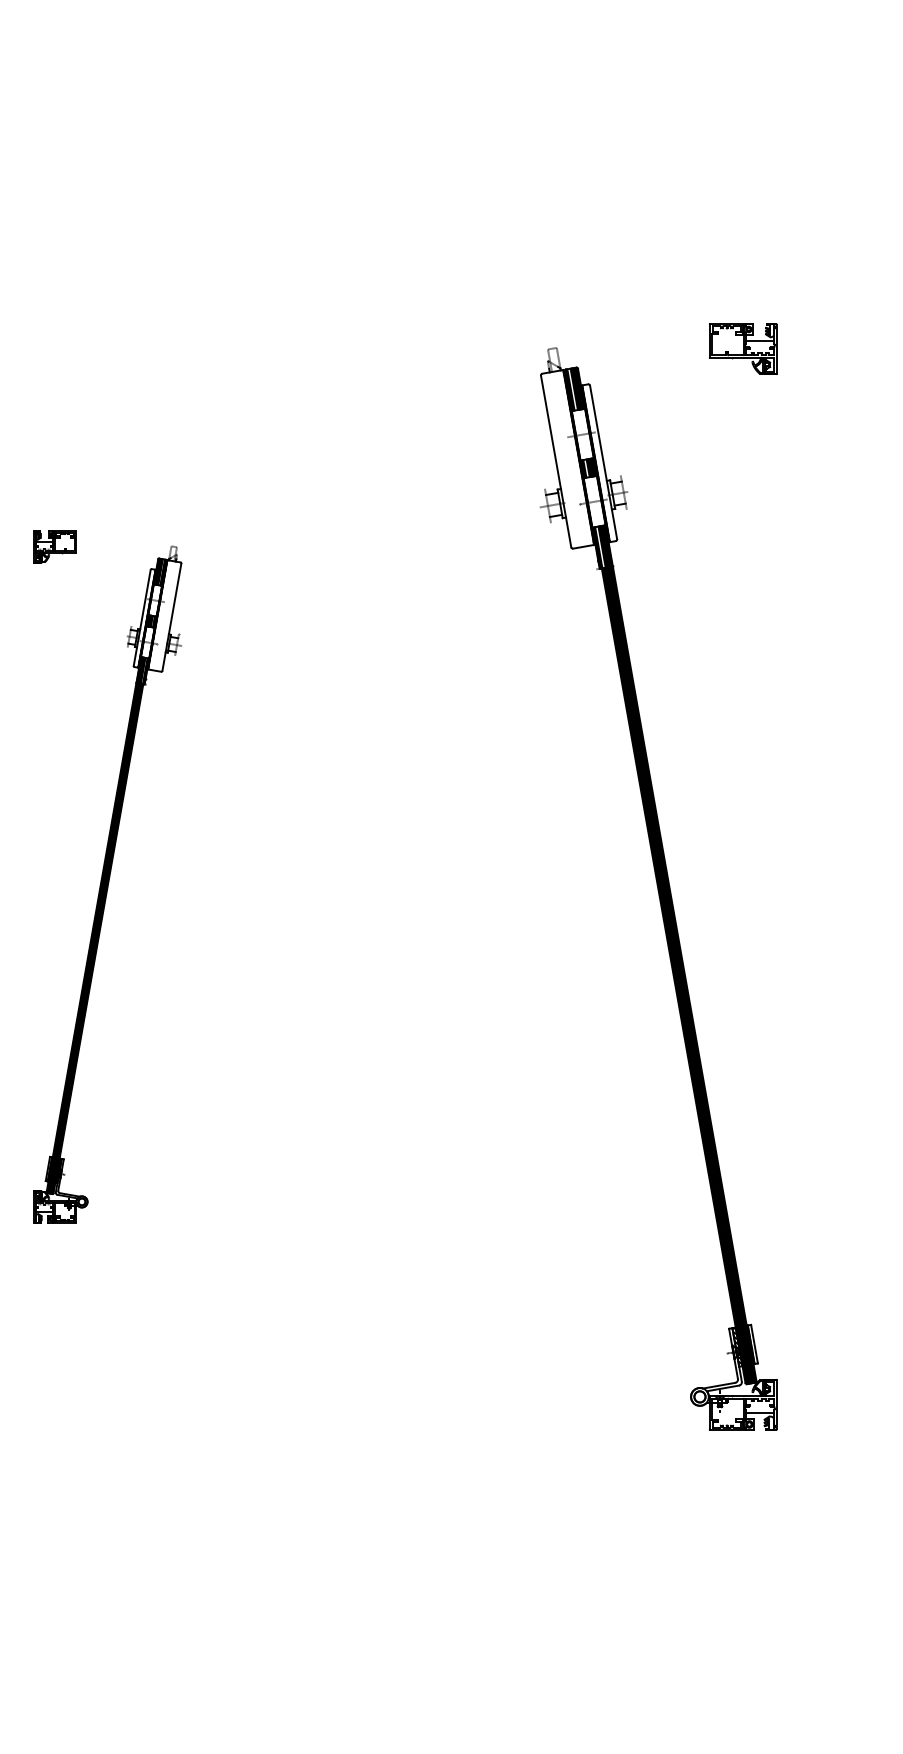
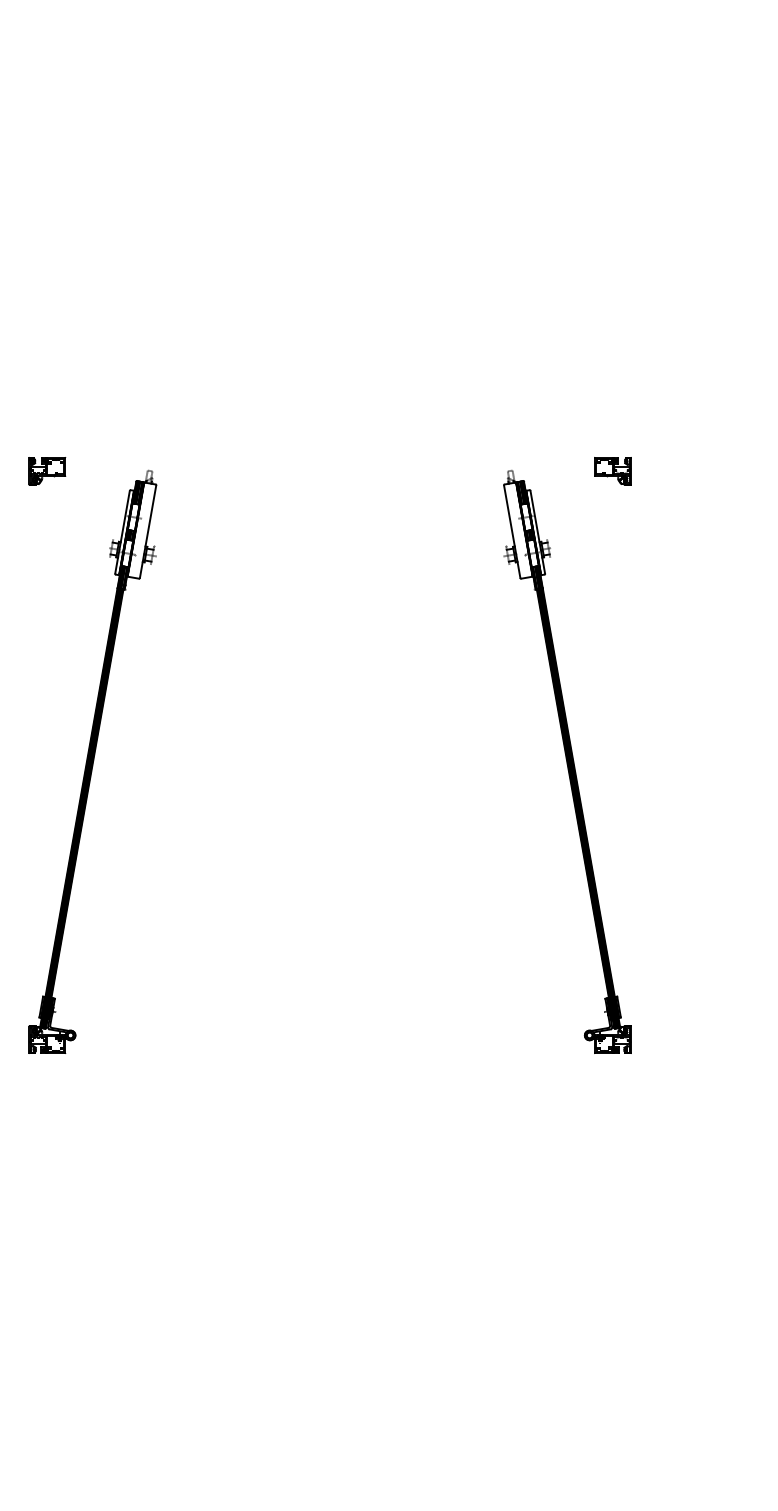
part: (658, 876) -> (567, 755), size x0.62

